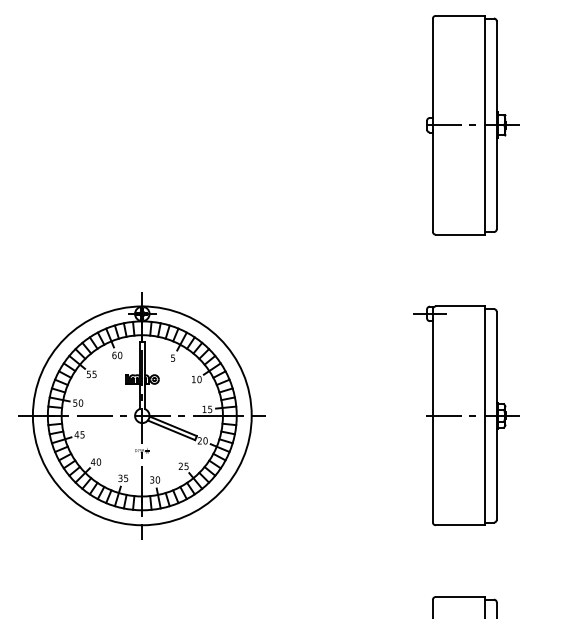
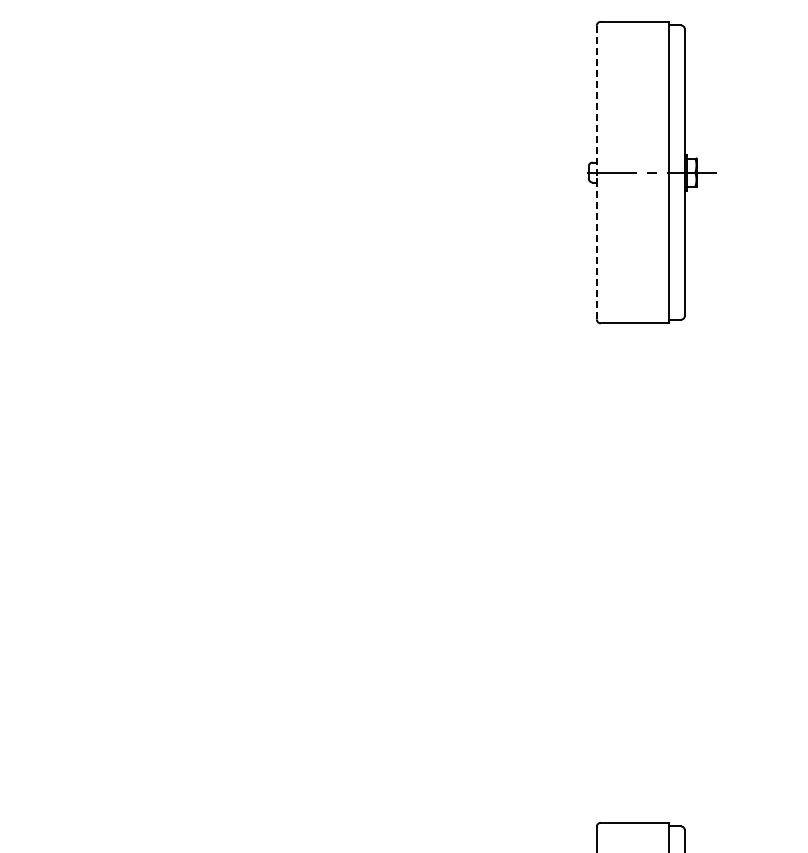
line: (432, 125) -> (596, 172), solid -> dashed
part: (142, 415) -> (196, 572), removed
part: (466, 415) -> (642, 572), removed

